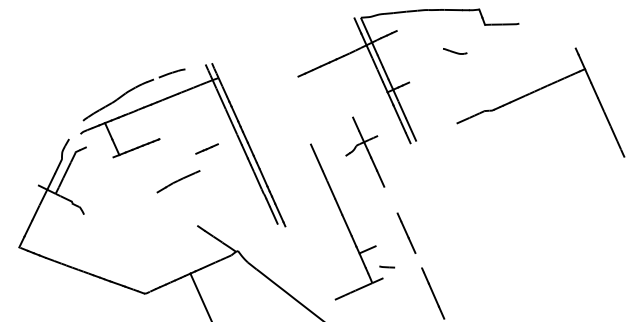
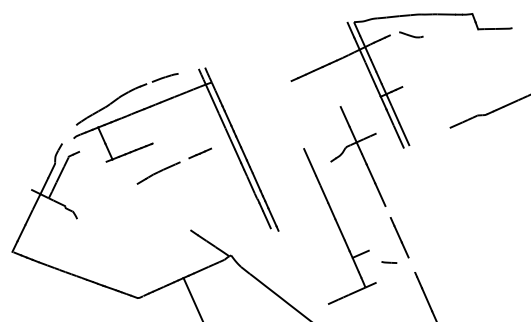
part: (455, 51) -> (411, 34), moved
part: (365, 151) -> (358, 155), size x1.43
line: (178, 181) -> (158, 172), moved
line: (387, 266) -> (389, 261), moved

